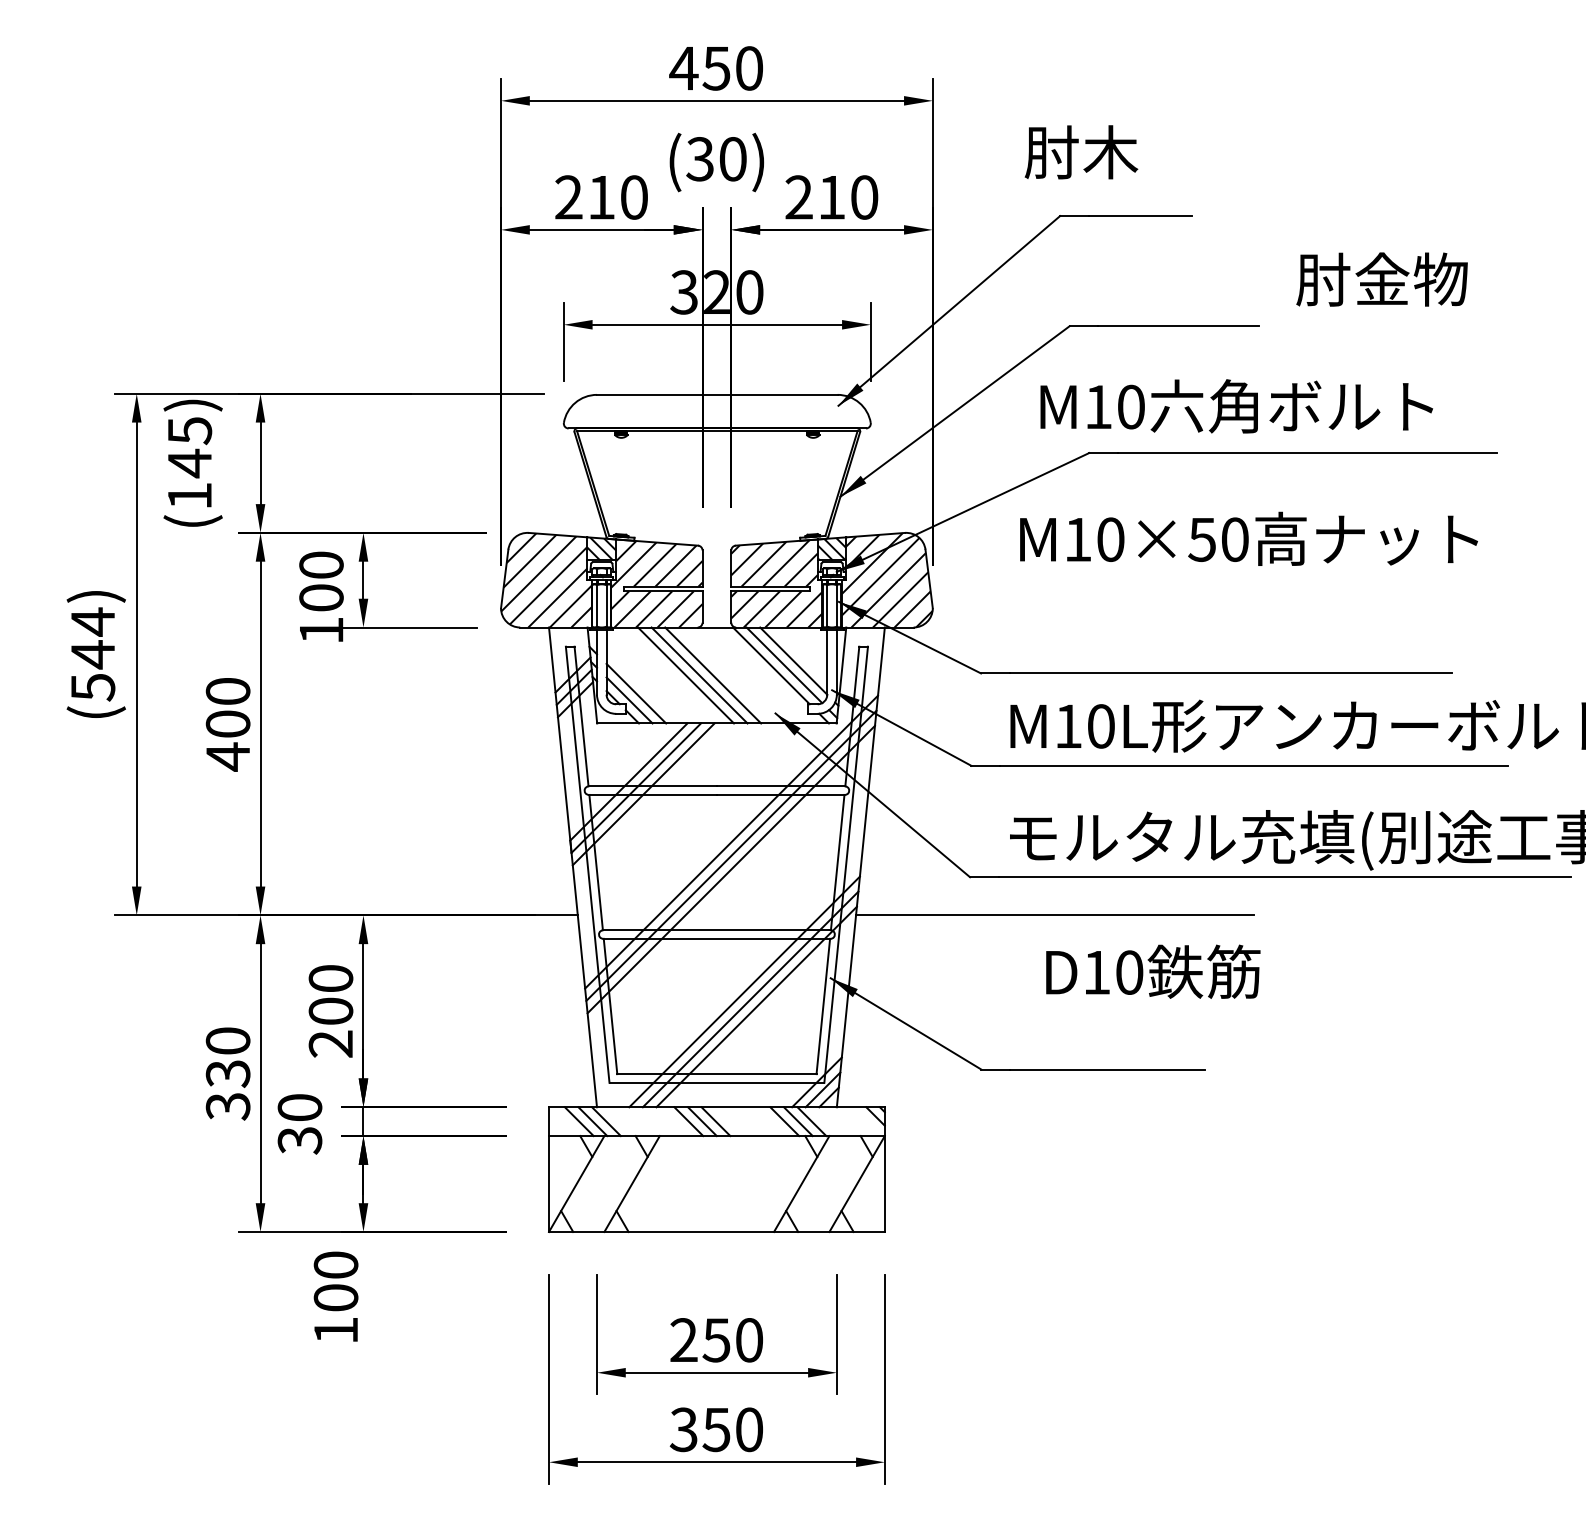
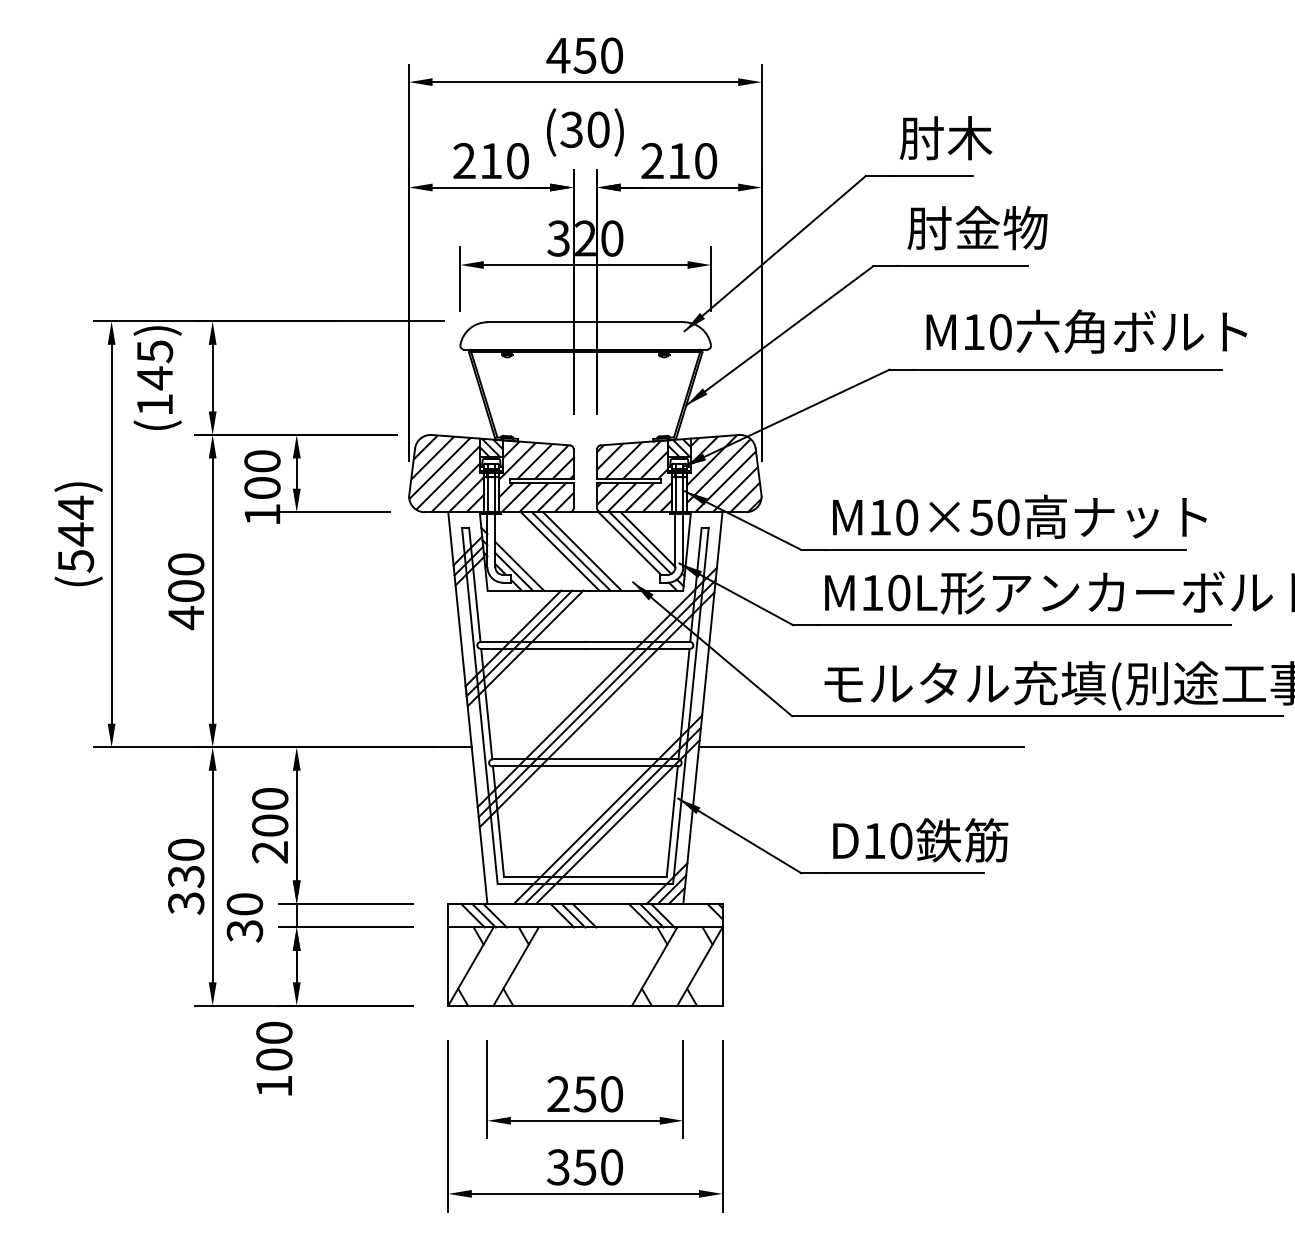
text: (1080, 152) -> (945, 138), moved
text: (1382, 280) -> (977, 228), moved
text: (1236, 406) -> (1086, 331), moved
text: (1248, 538) -> (1019, 516), moved
text: (1153, 971) -> (920, 840), moved

